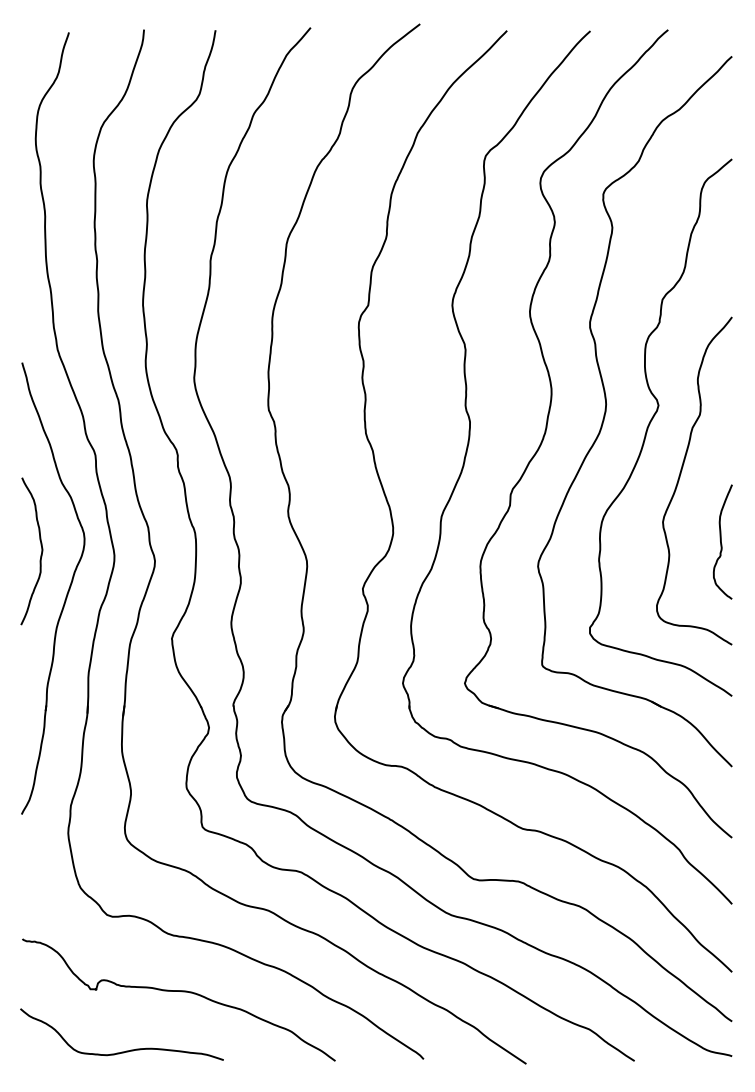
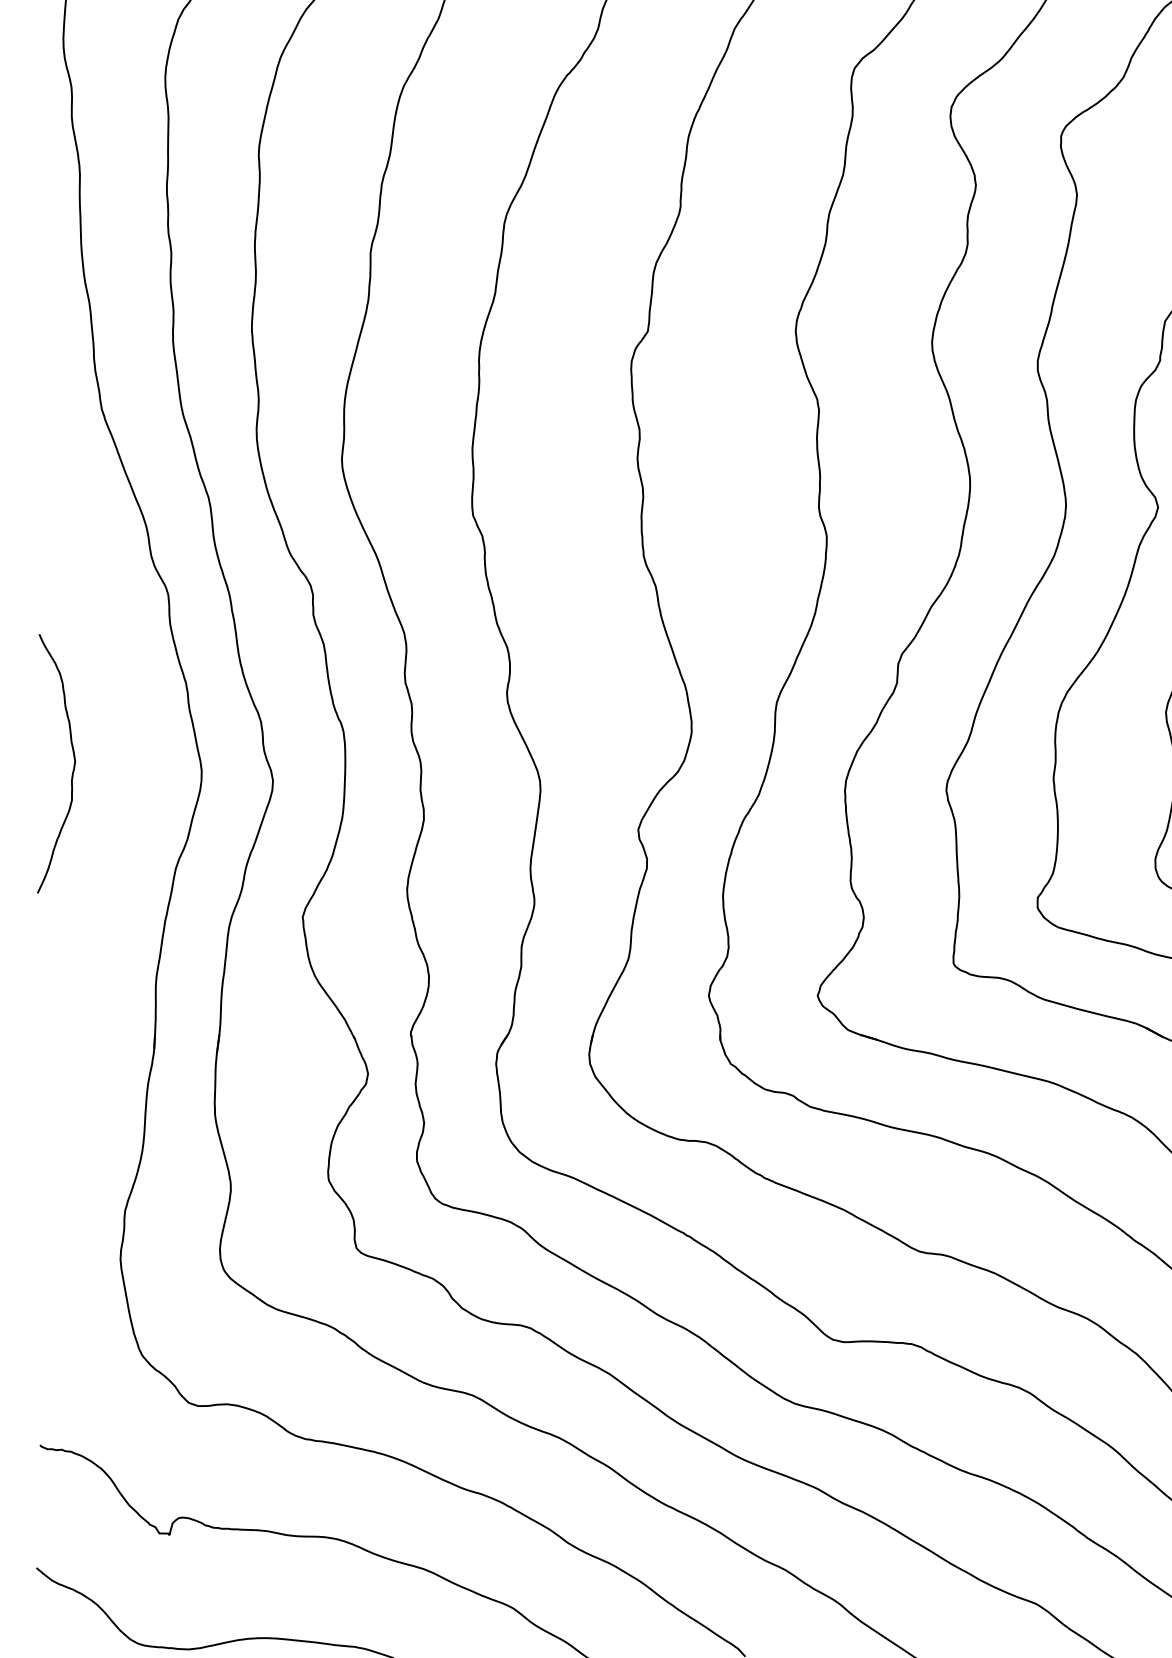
part: (66, 593) -> (117, 837), removed

